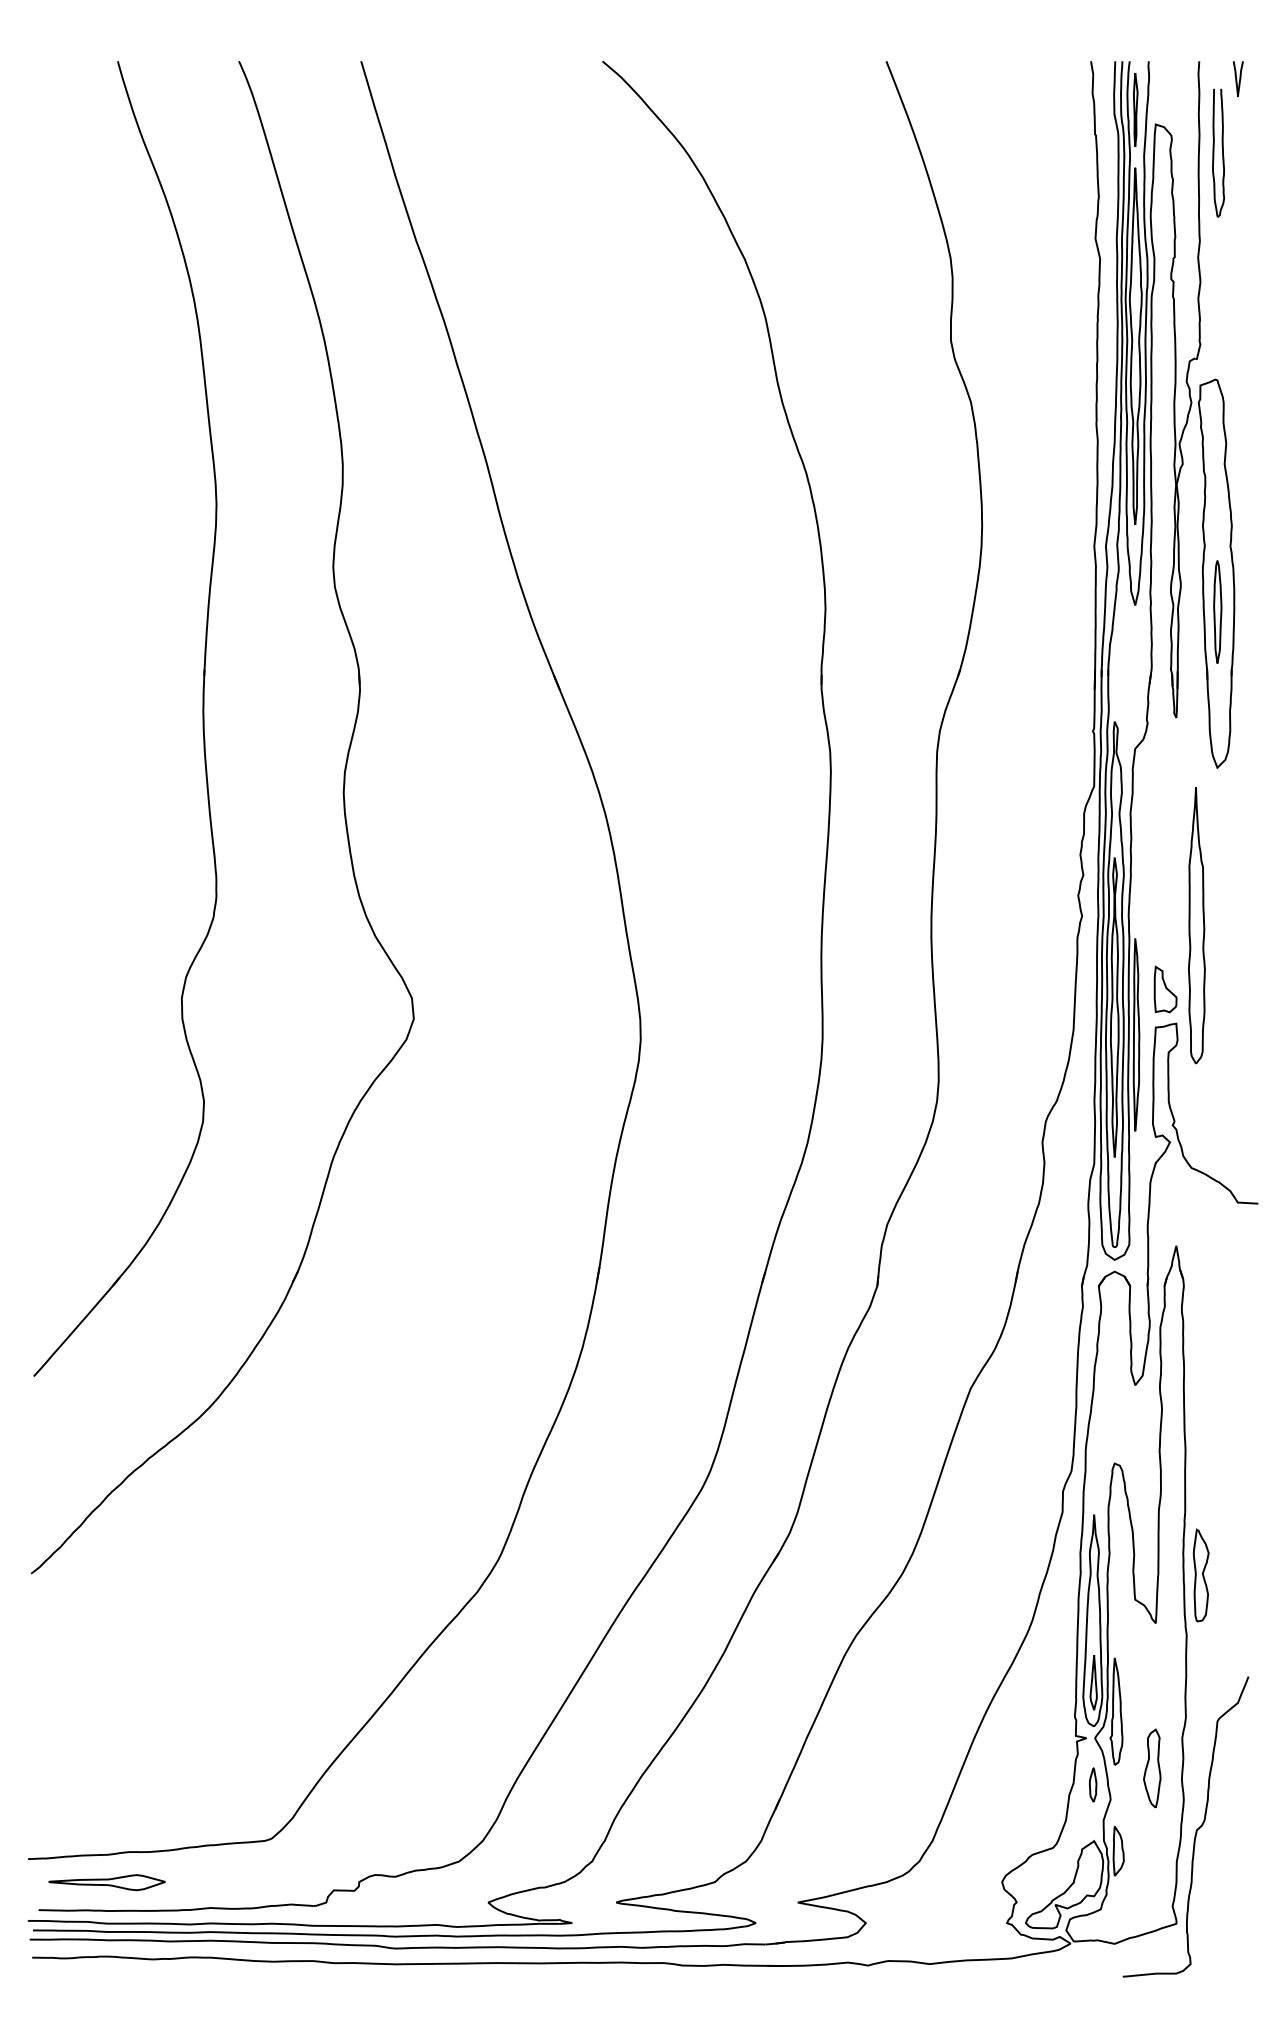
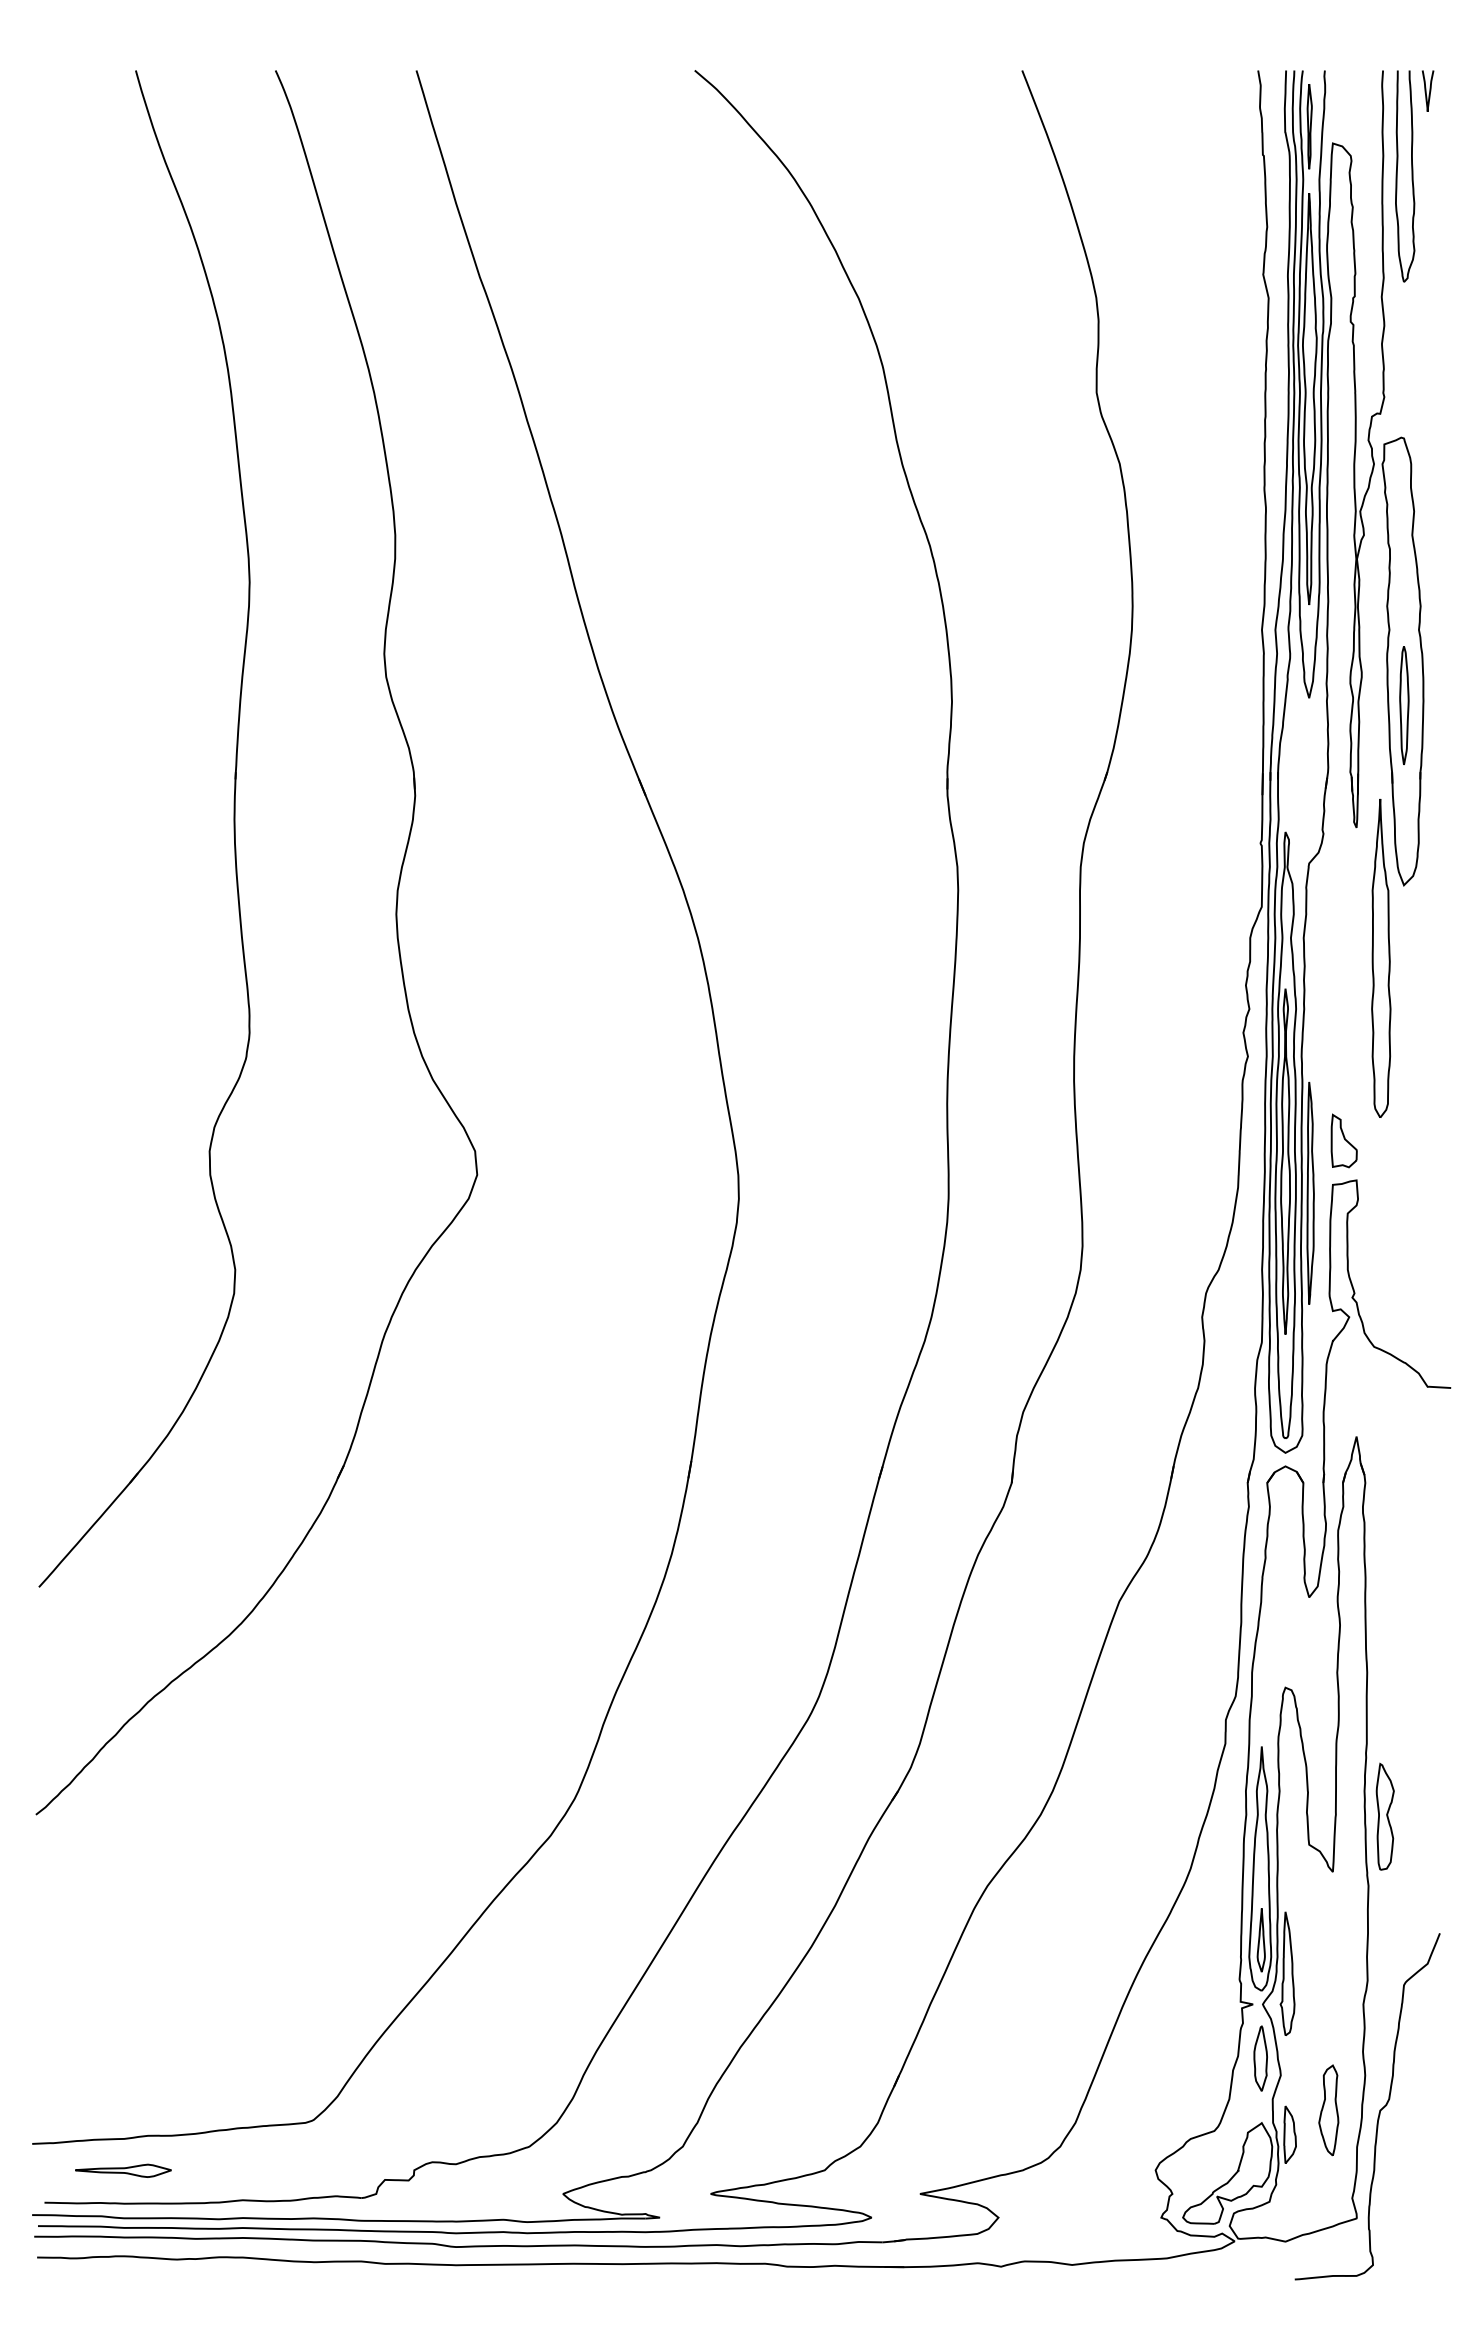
part: (1218, 153) -> (1405, 176), size x1.43
part: (1197, 924) -> (1381, 957), moved
part: (1151, 1768) -> (1328, 2110), moved
part: (1093, 1785) -> (1260, 2058), size x1.67
part: (107, 1882) -> (123, 2170), size x0.71

